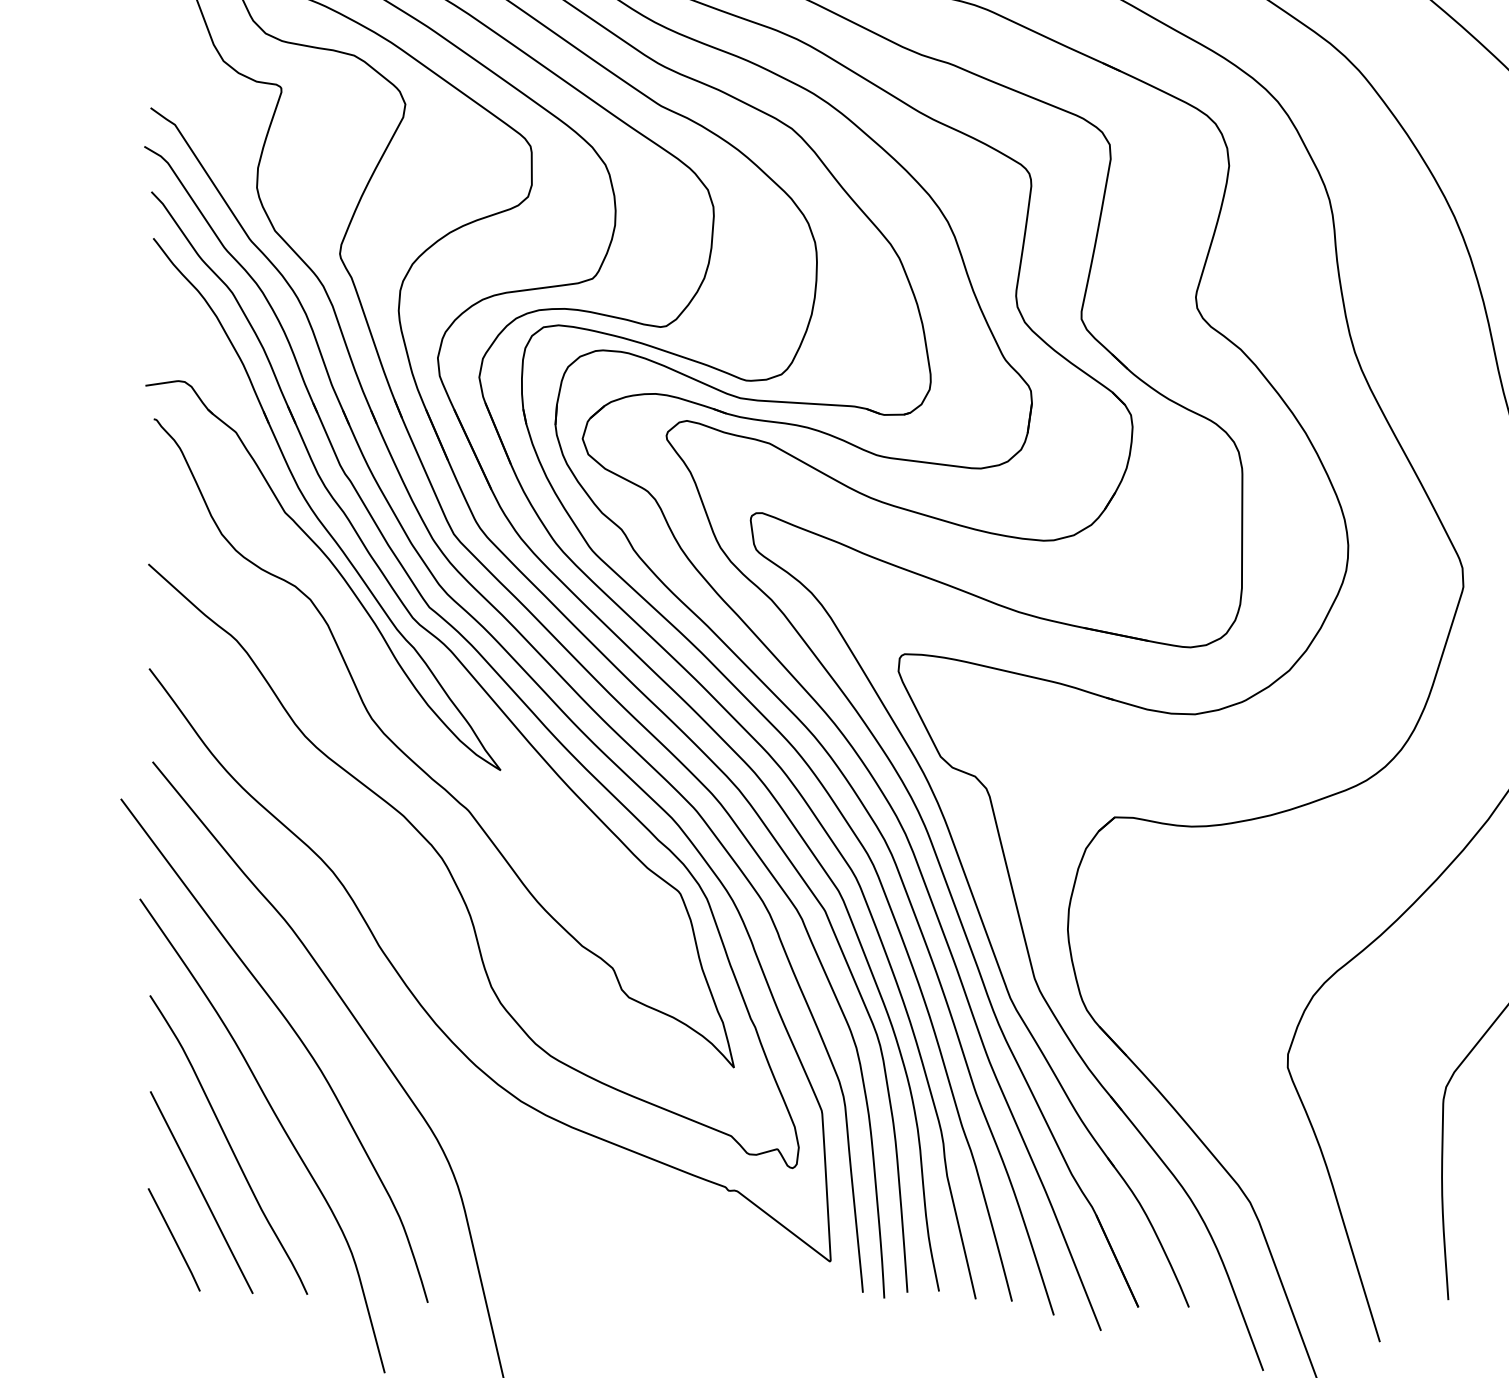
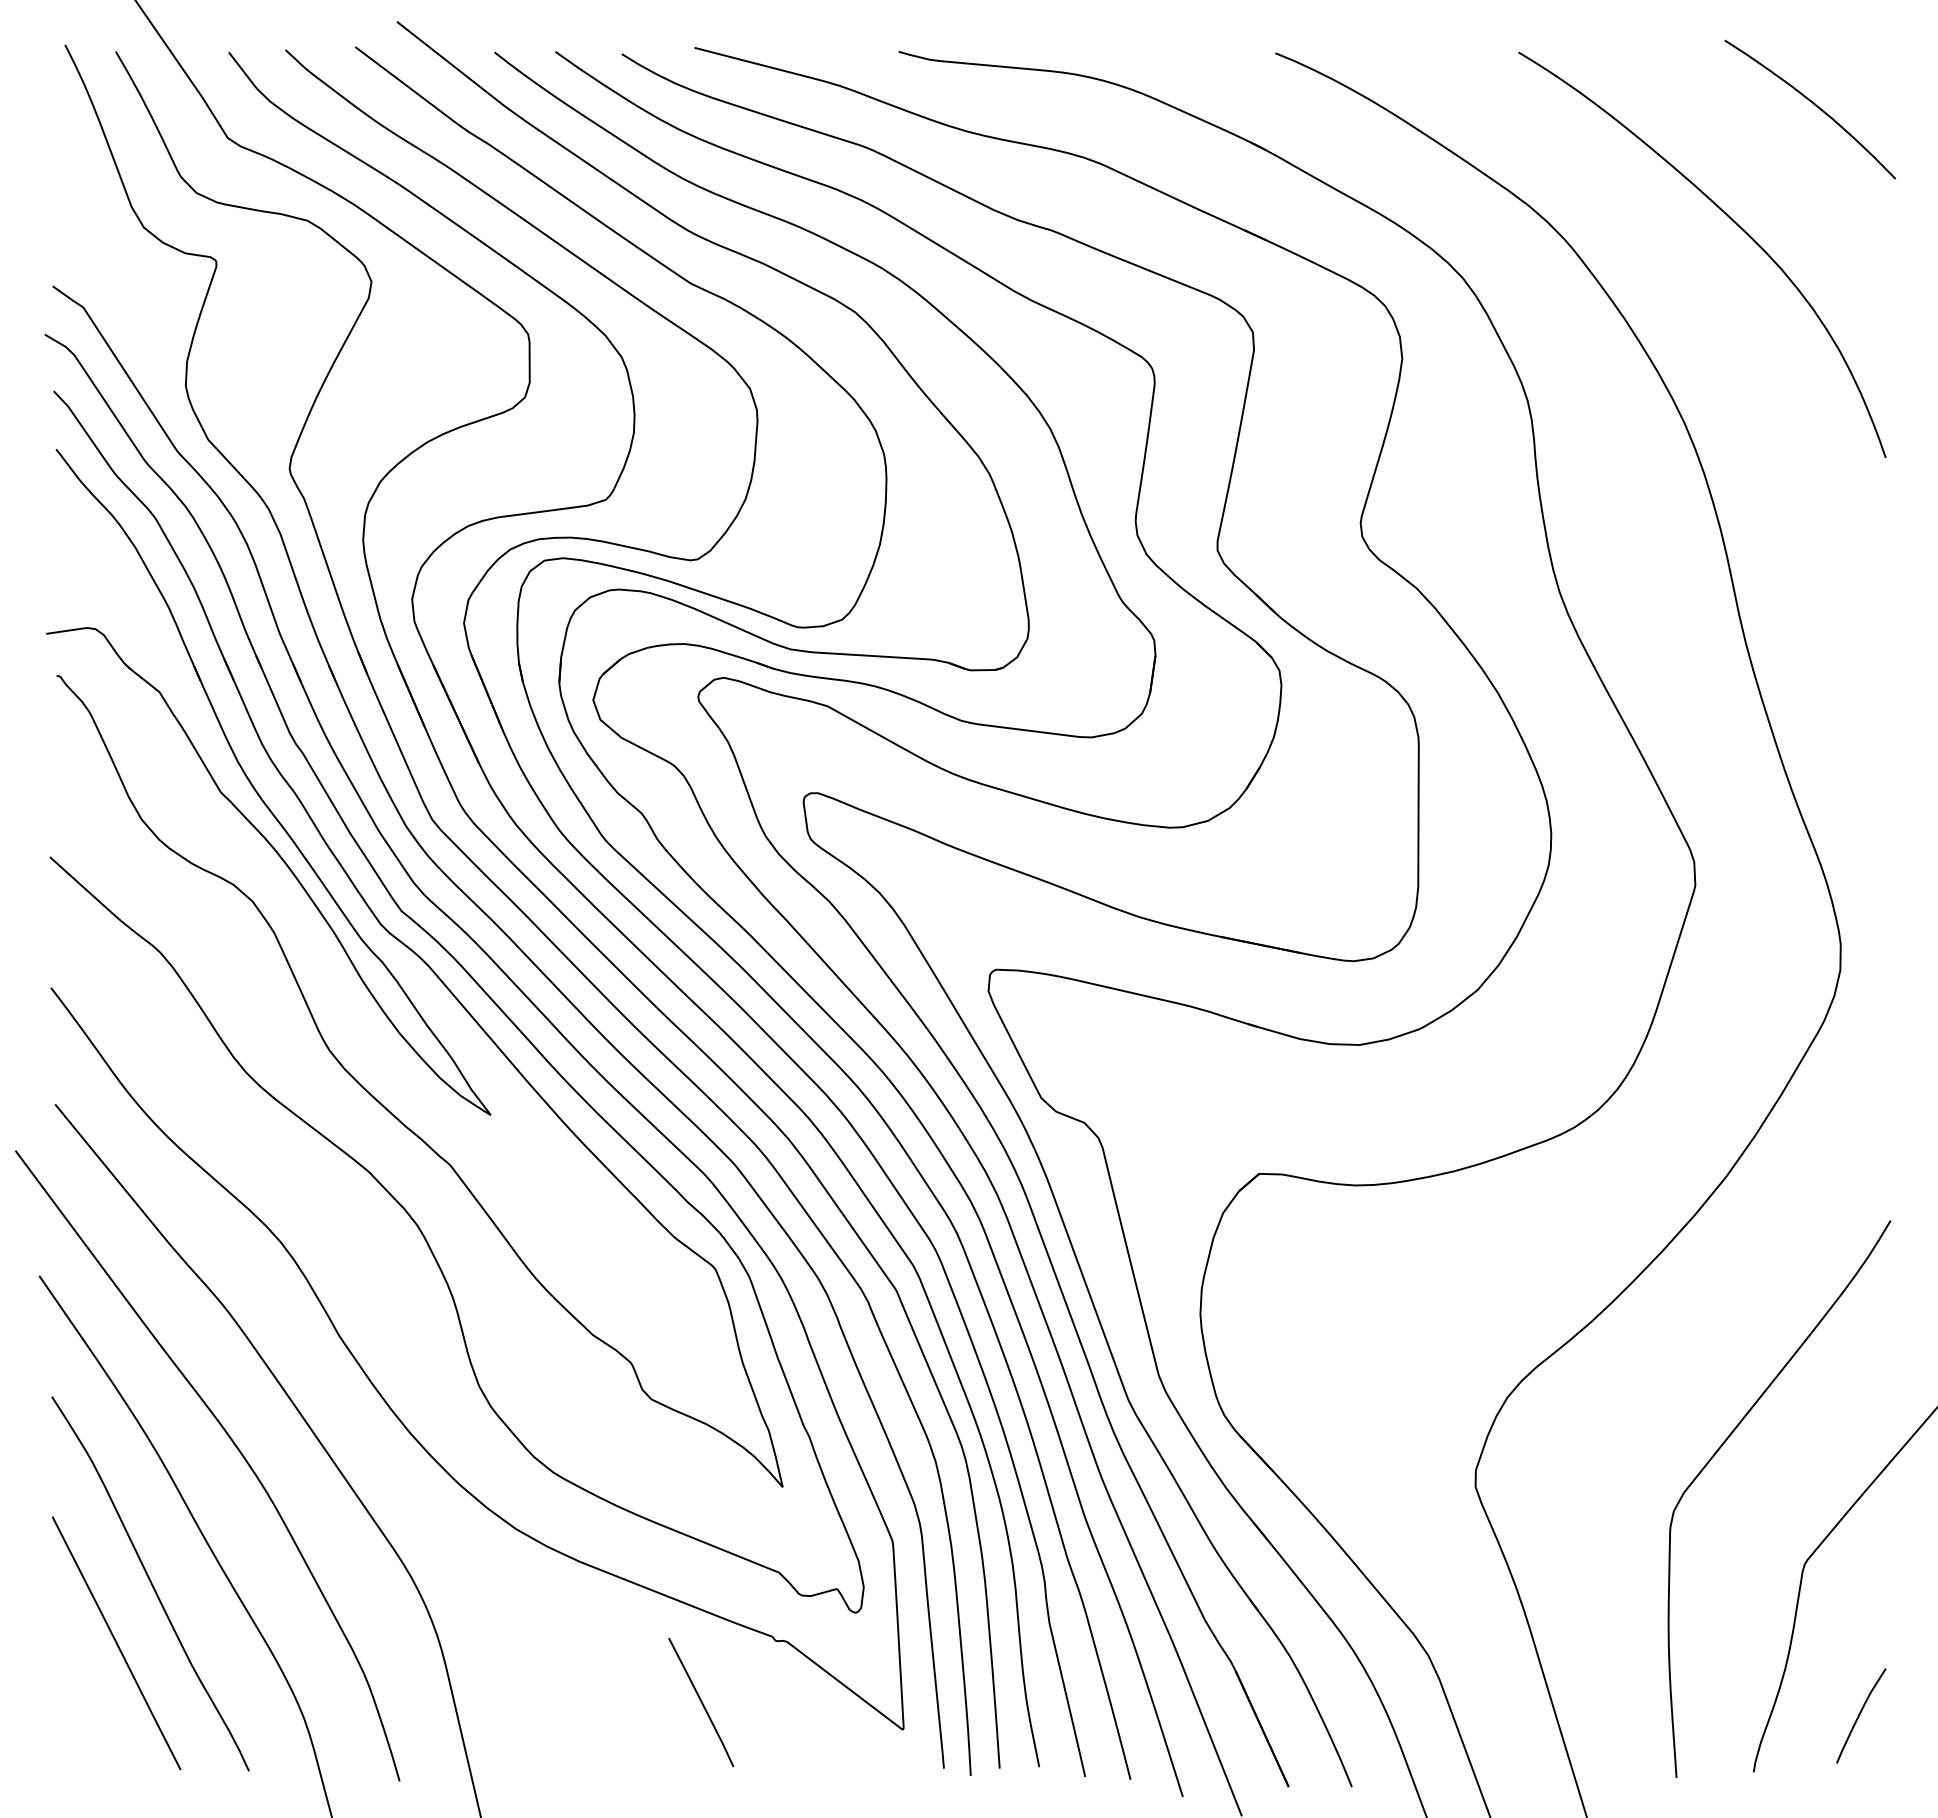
line: (174, 1239) -> (701, 1702), moved

